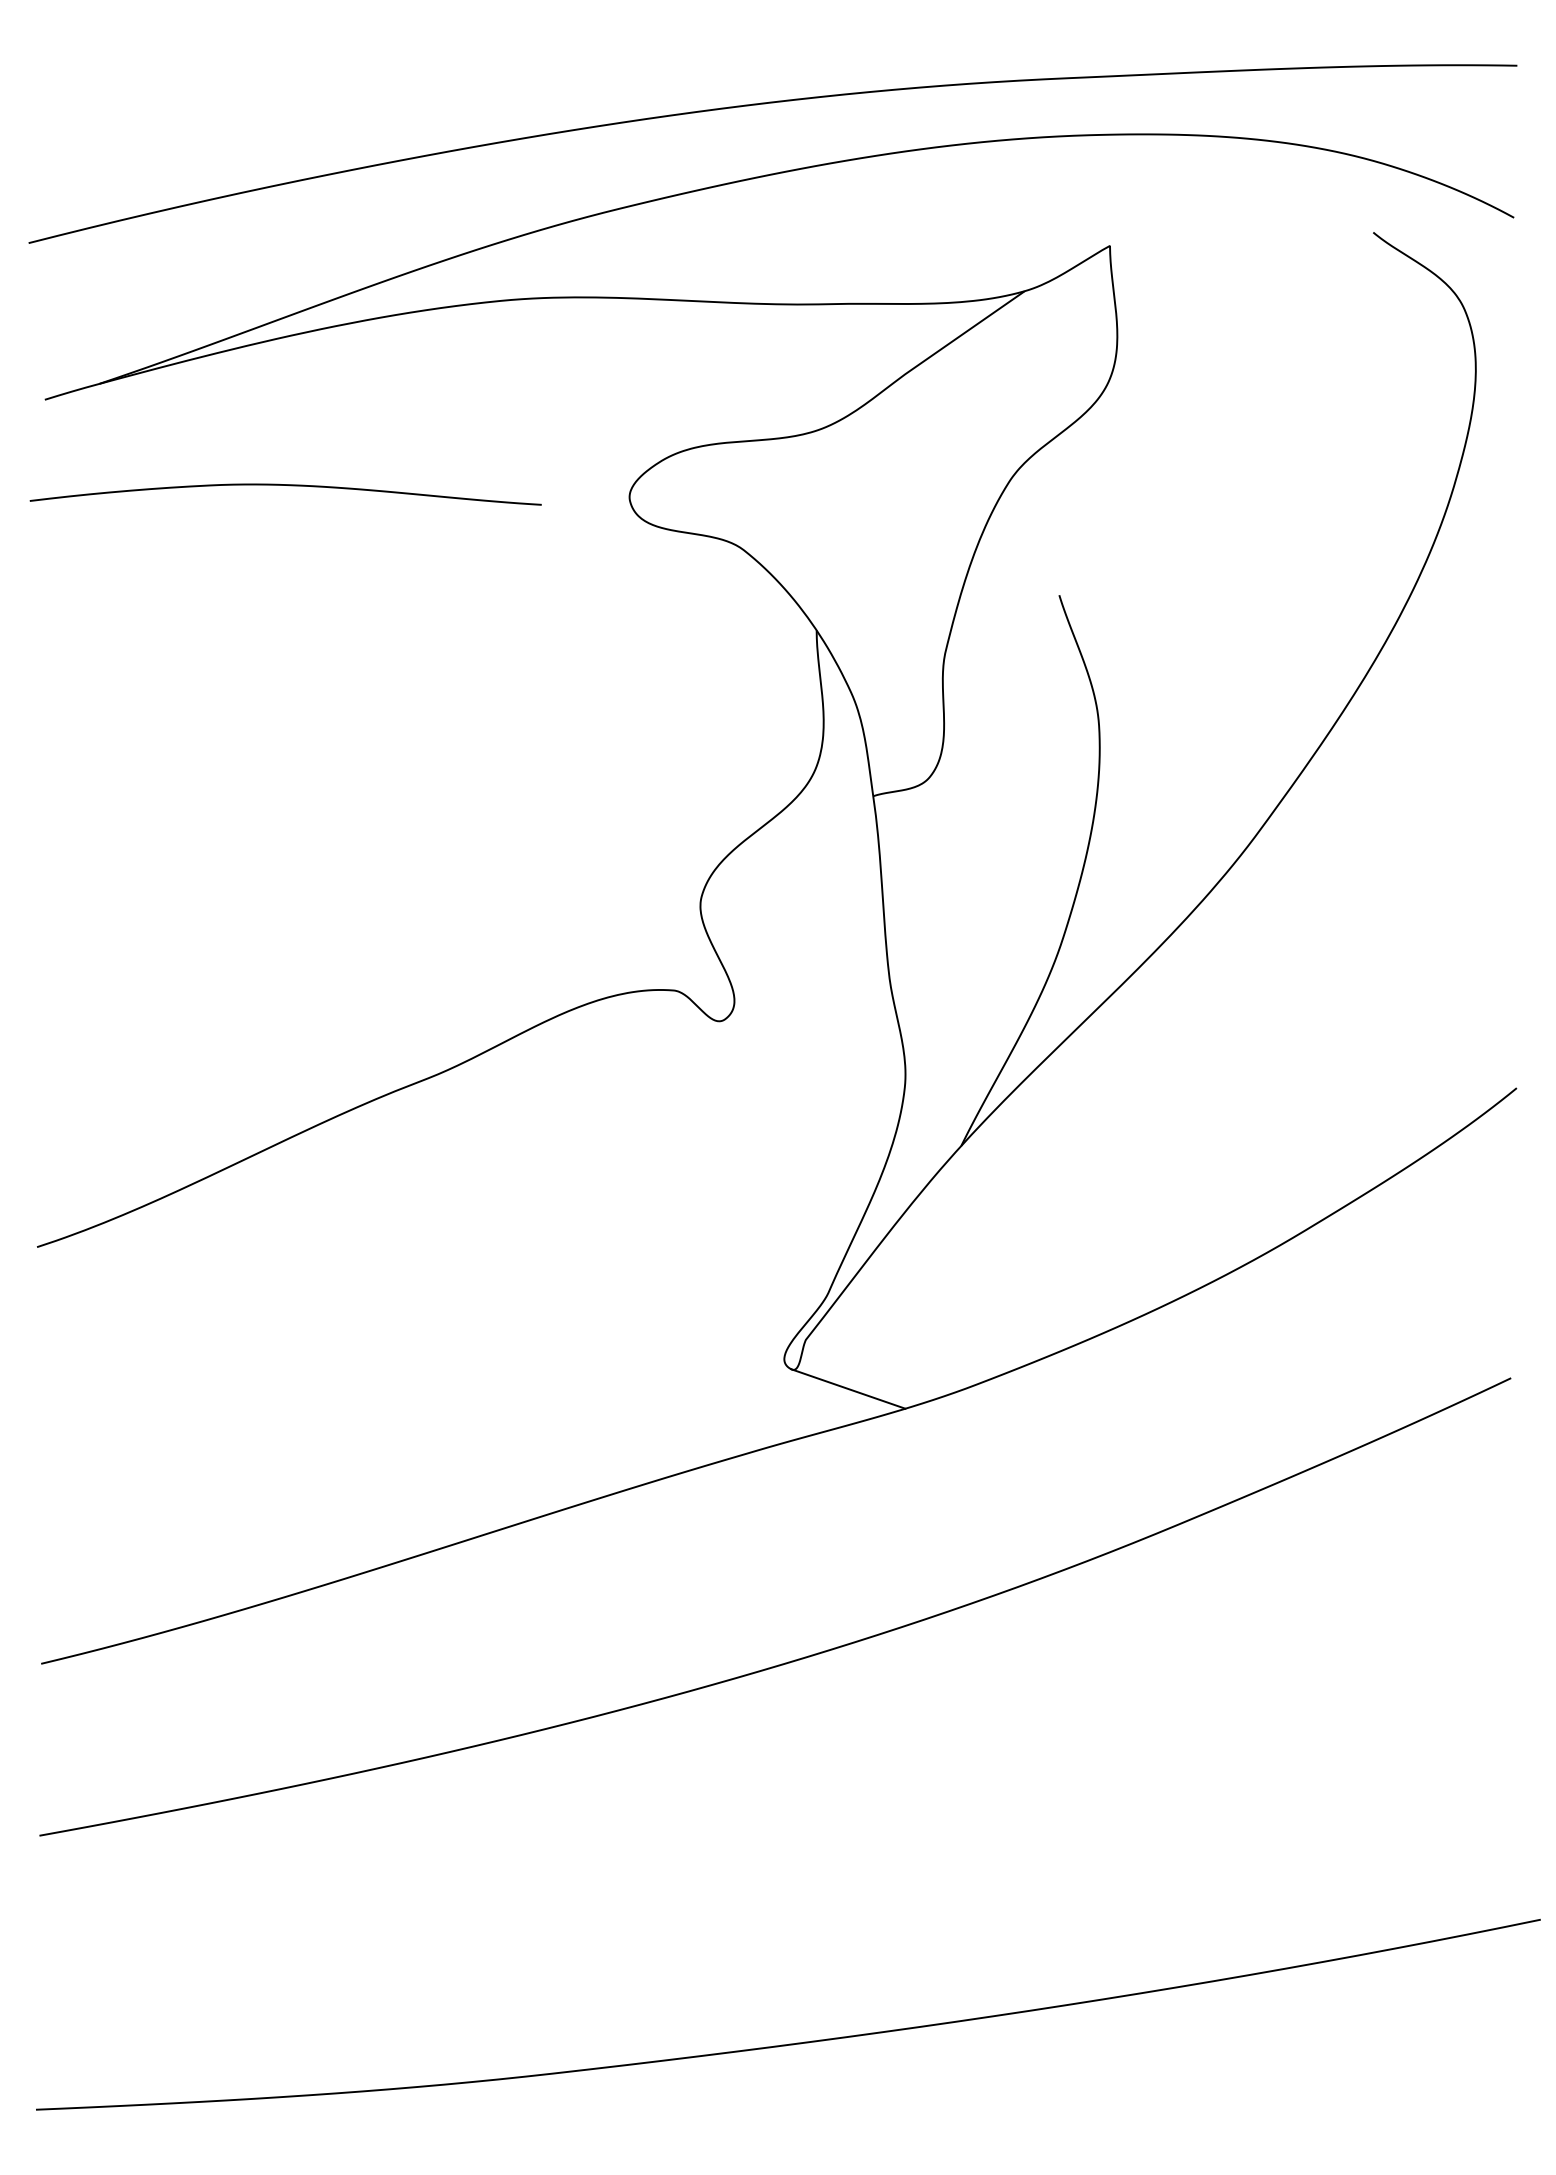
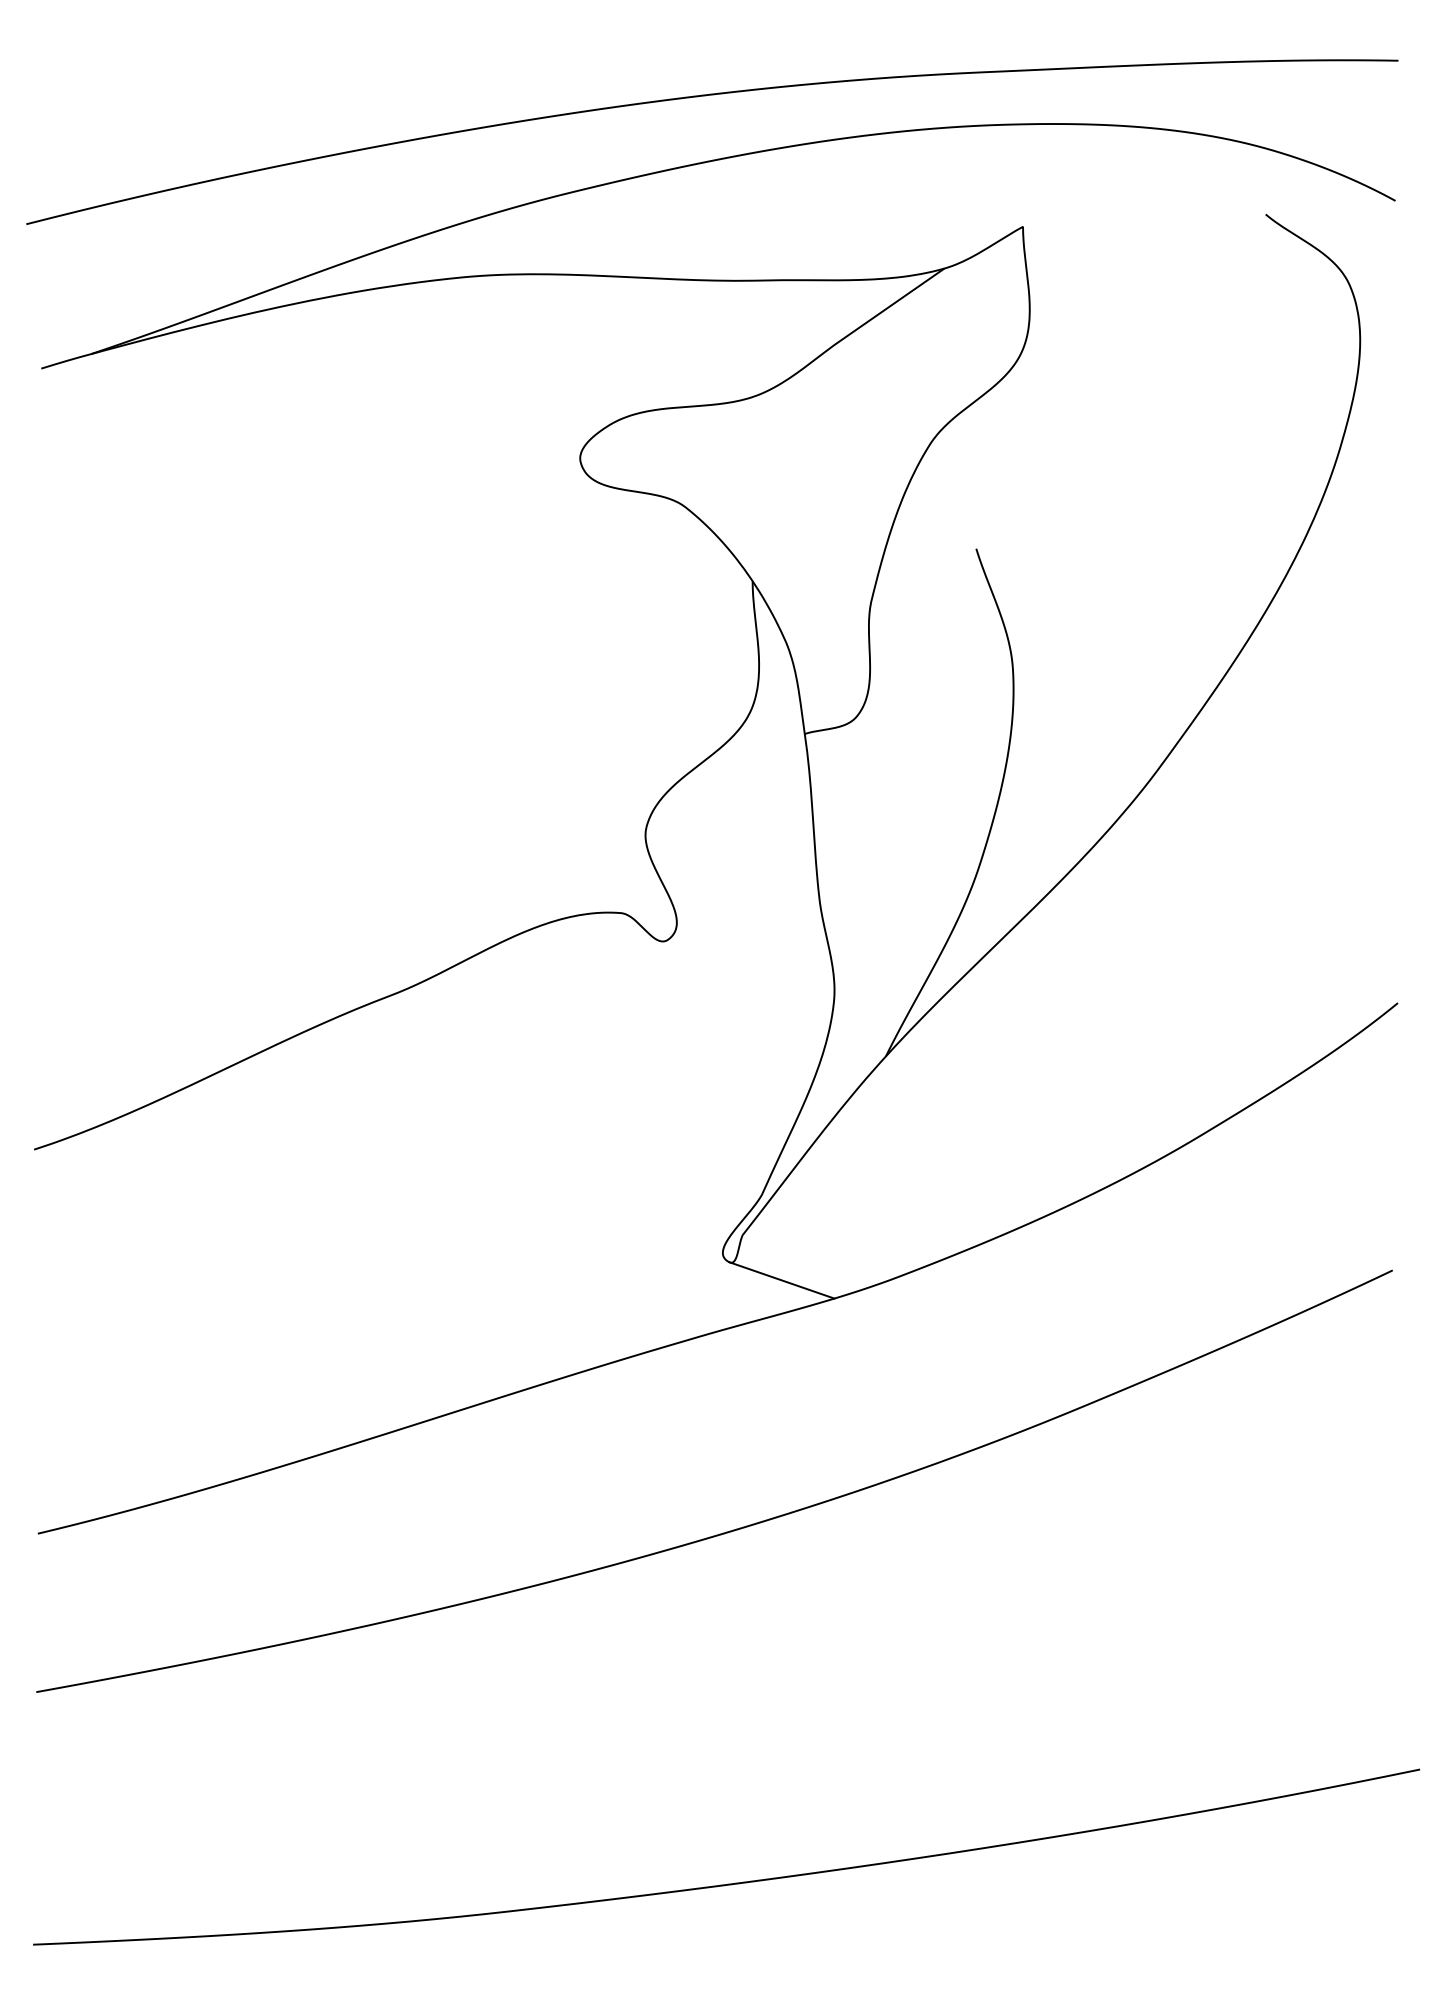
curve: (289, 486) -> (266, 448), removed

